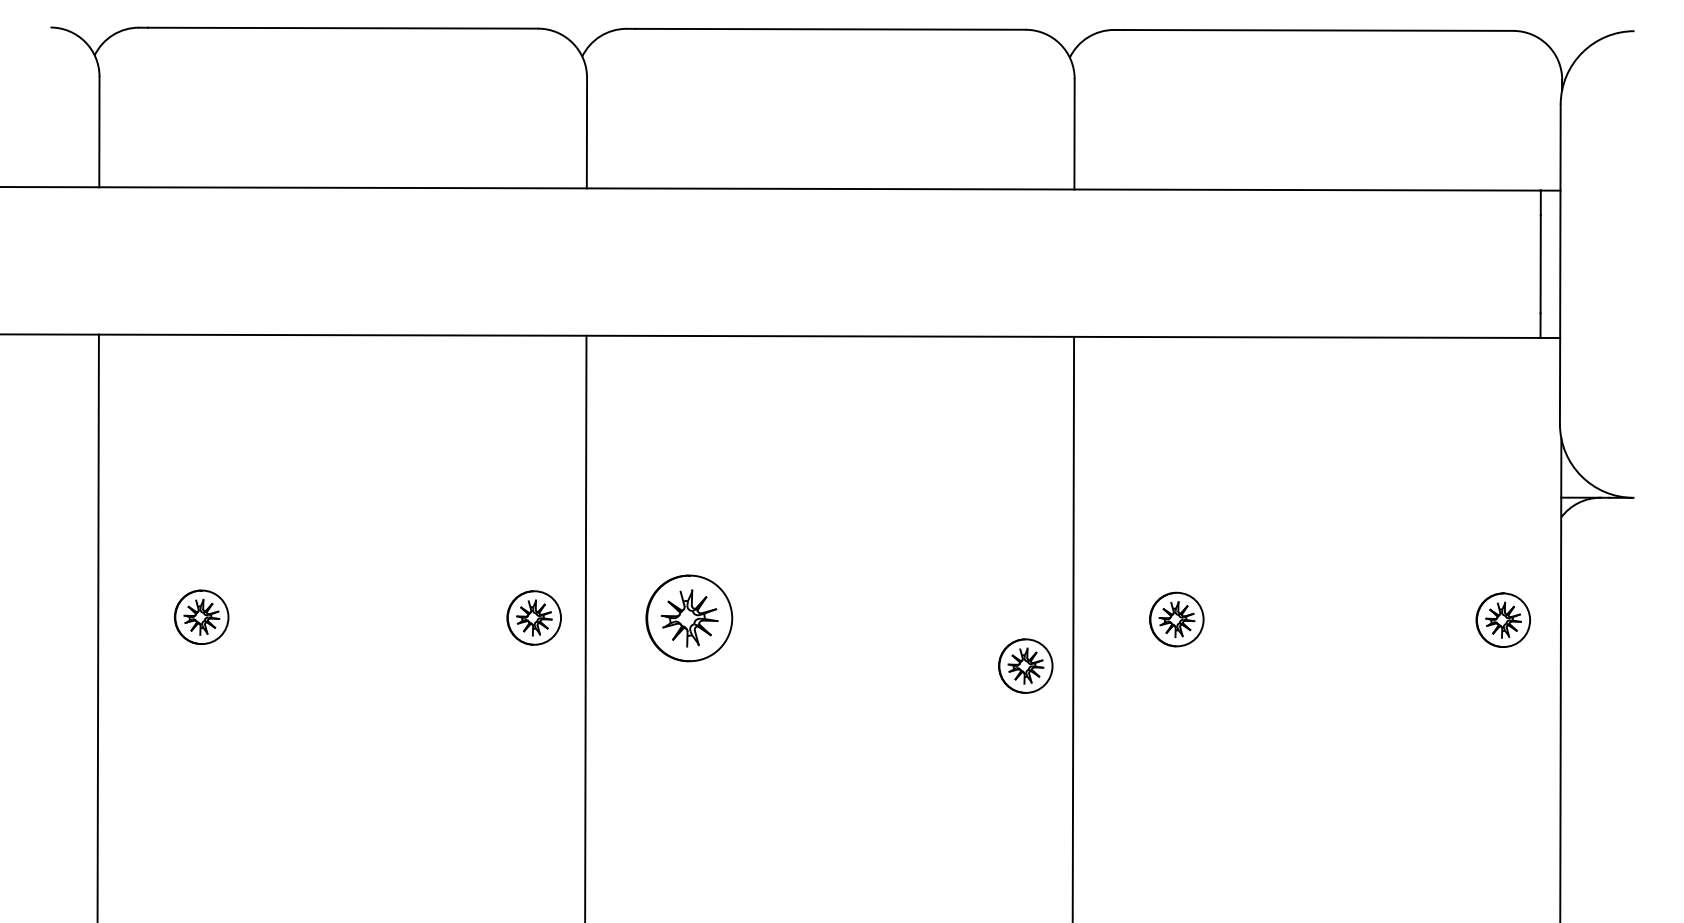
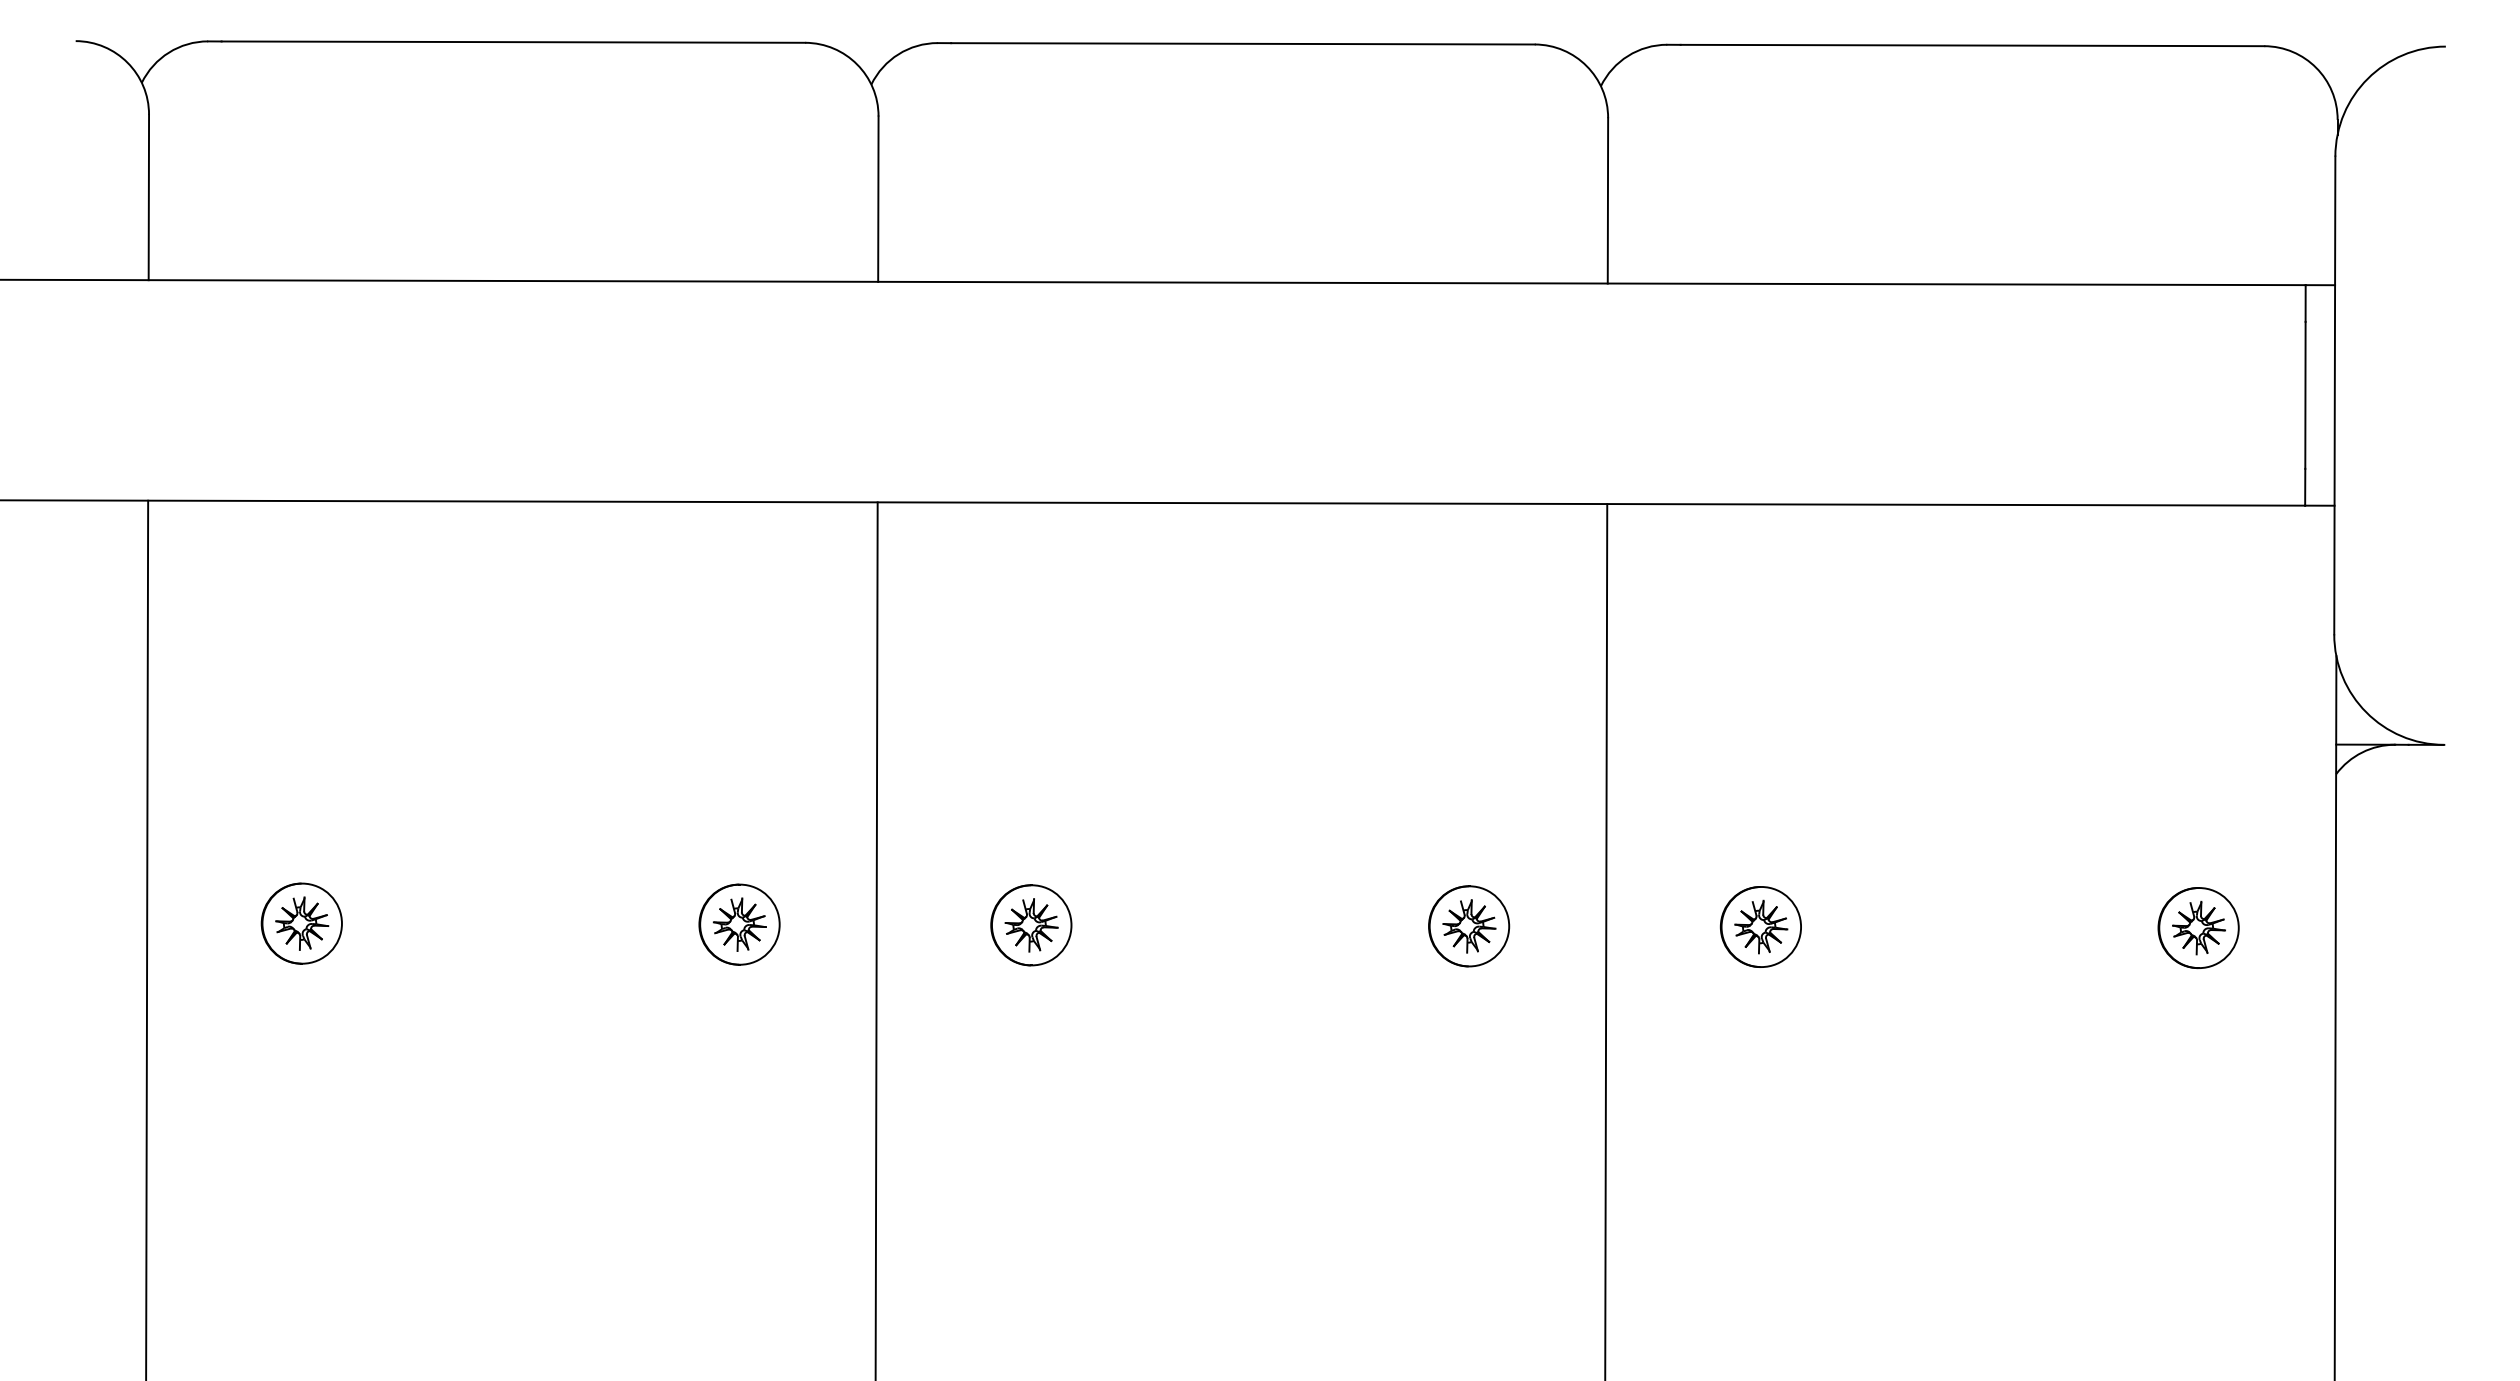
part: (533, 617) -> (738, 923), moved
part: (688, 618) -> (1030, 925), size x0.62
part: (1502, 619) -> (2197, 926), moved
part: (1025, 665) -> (1468, 925), moved

